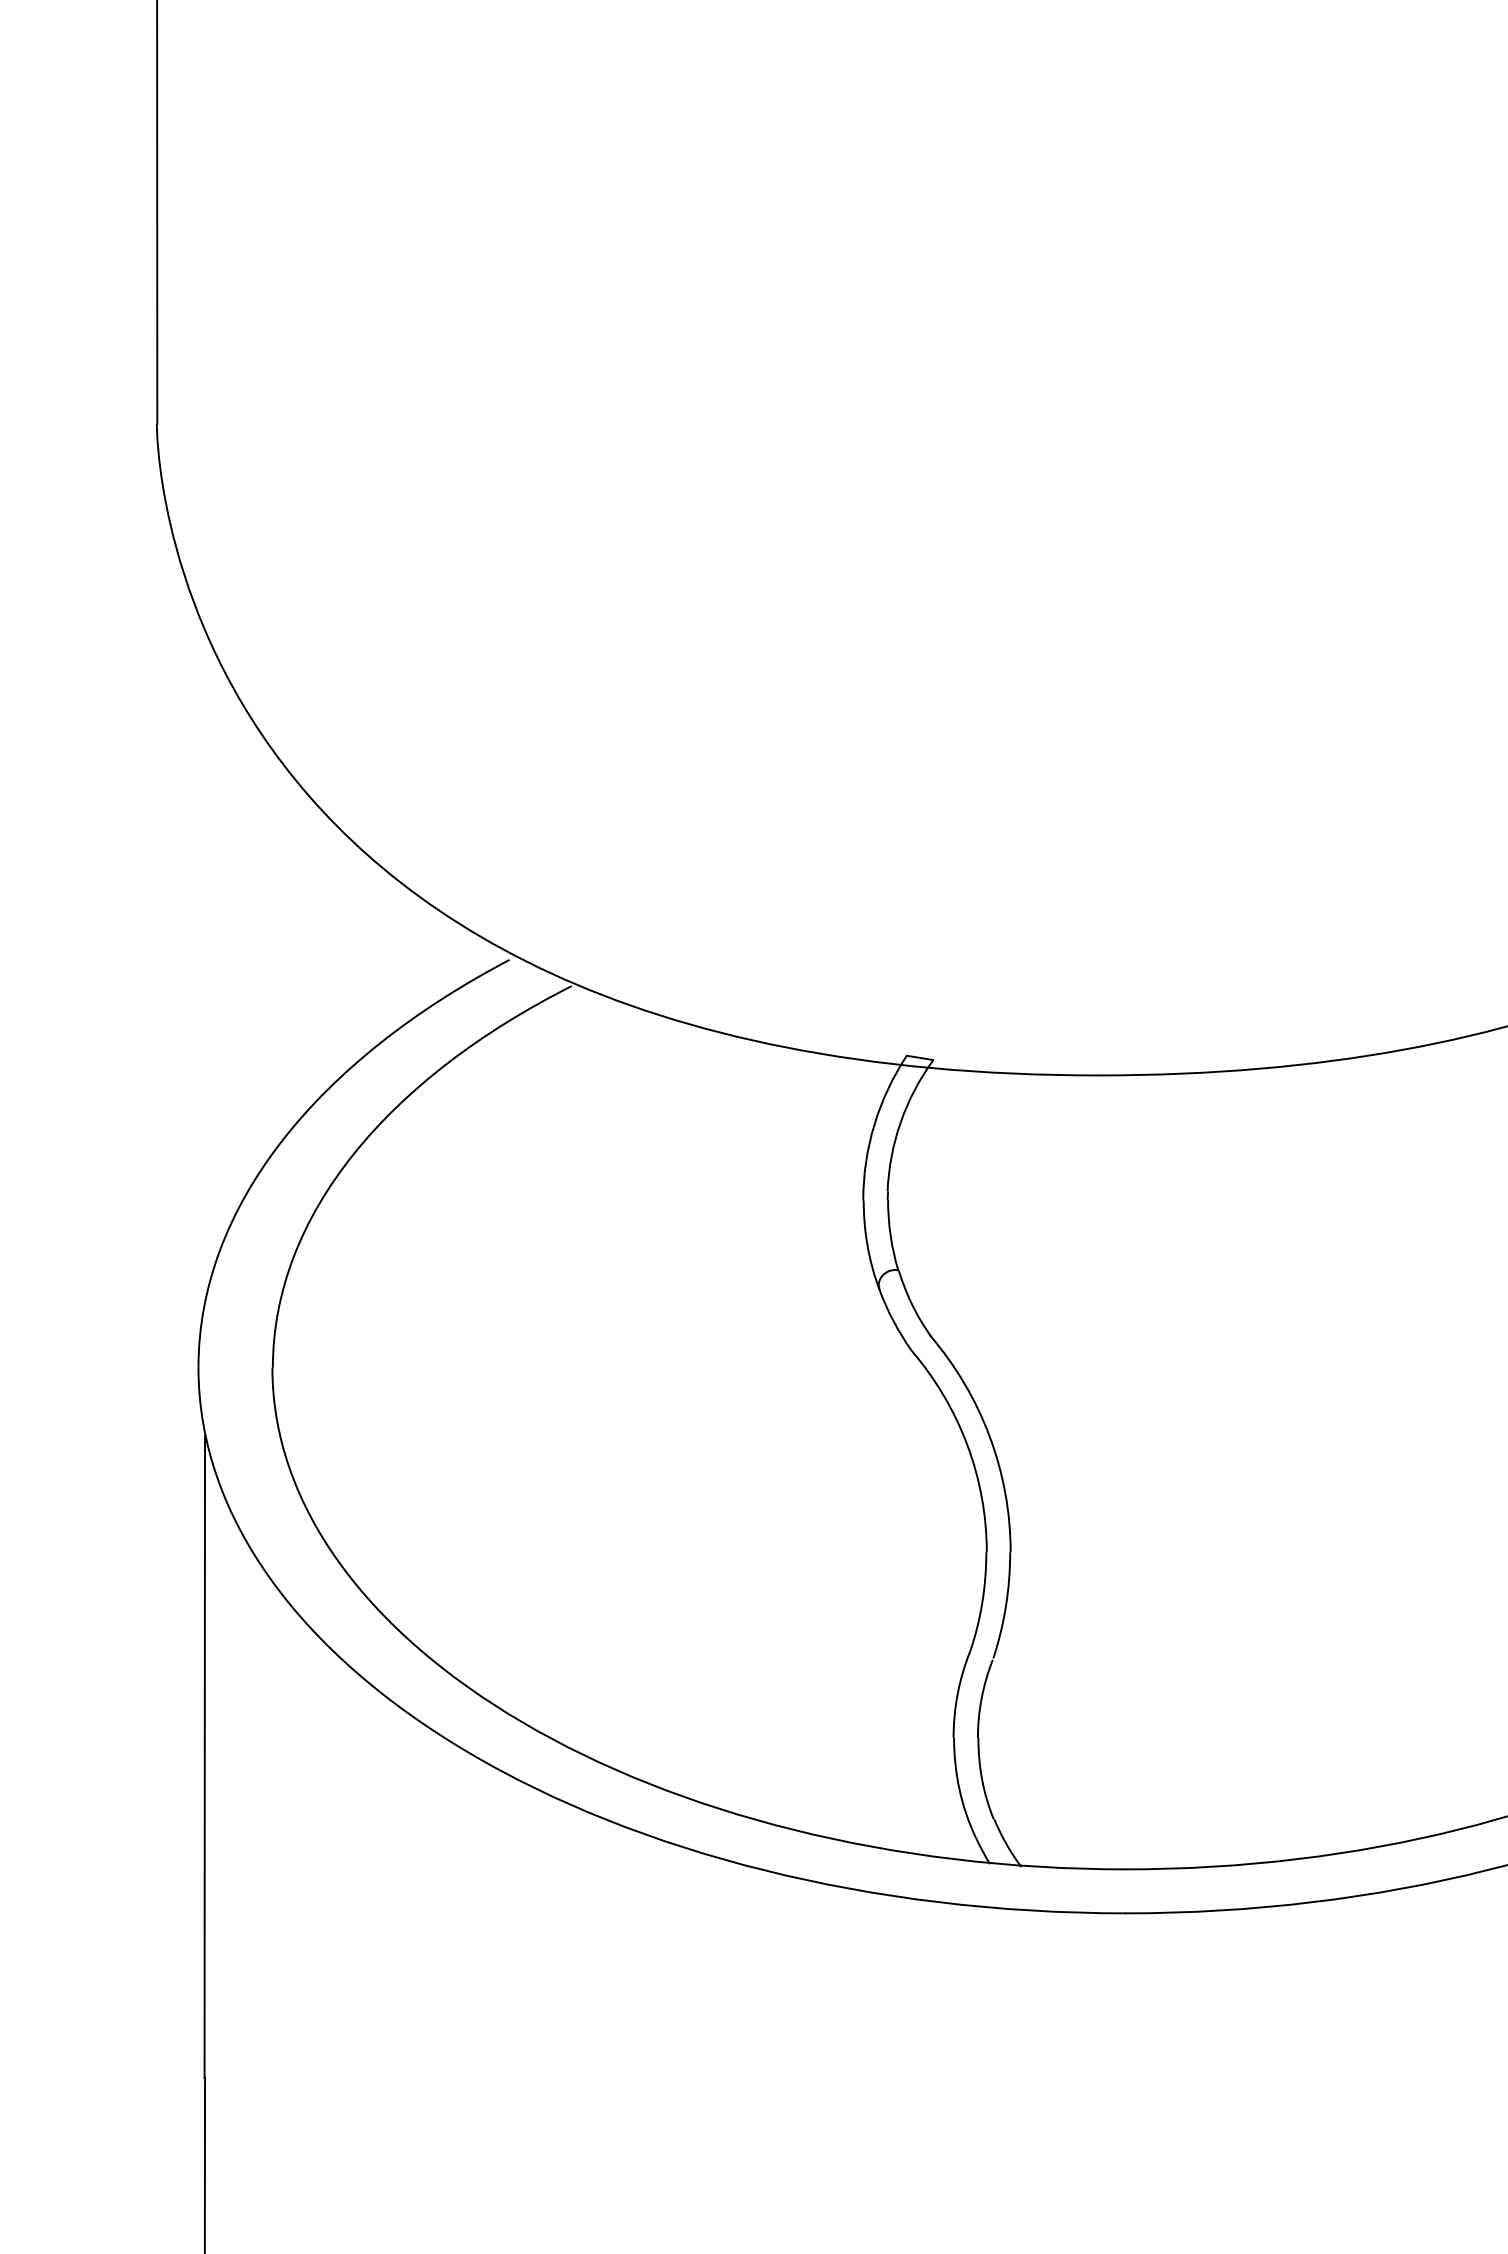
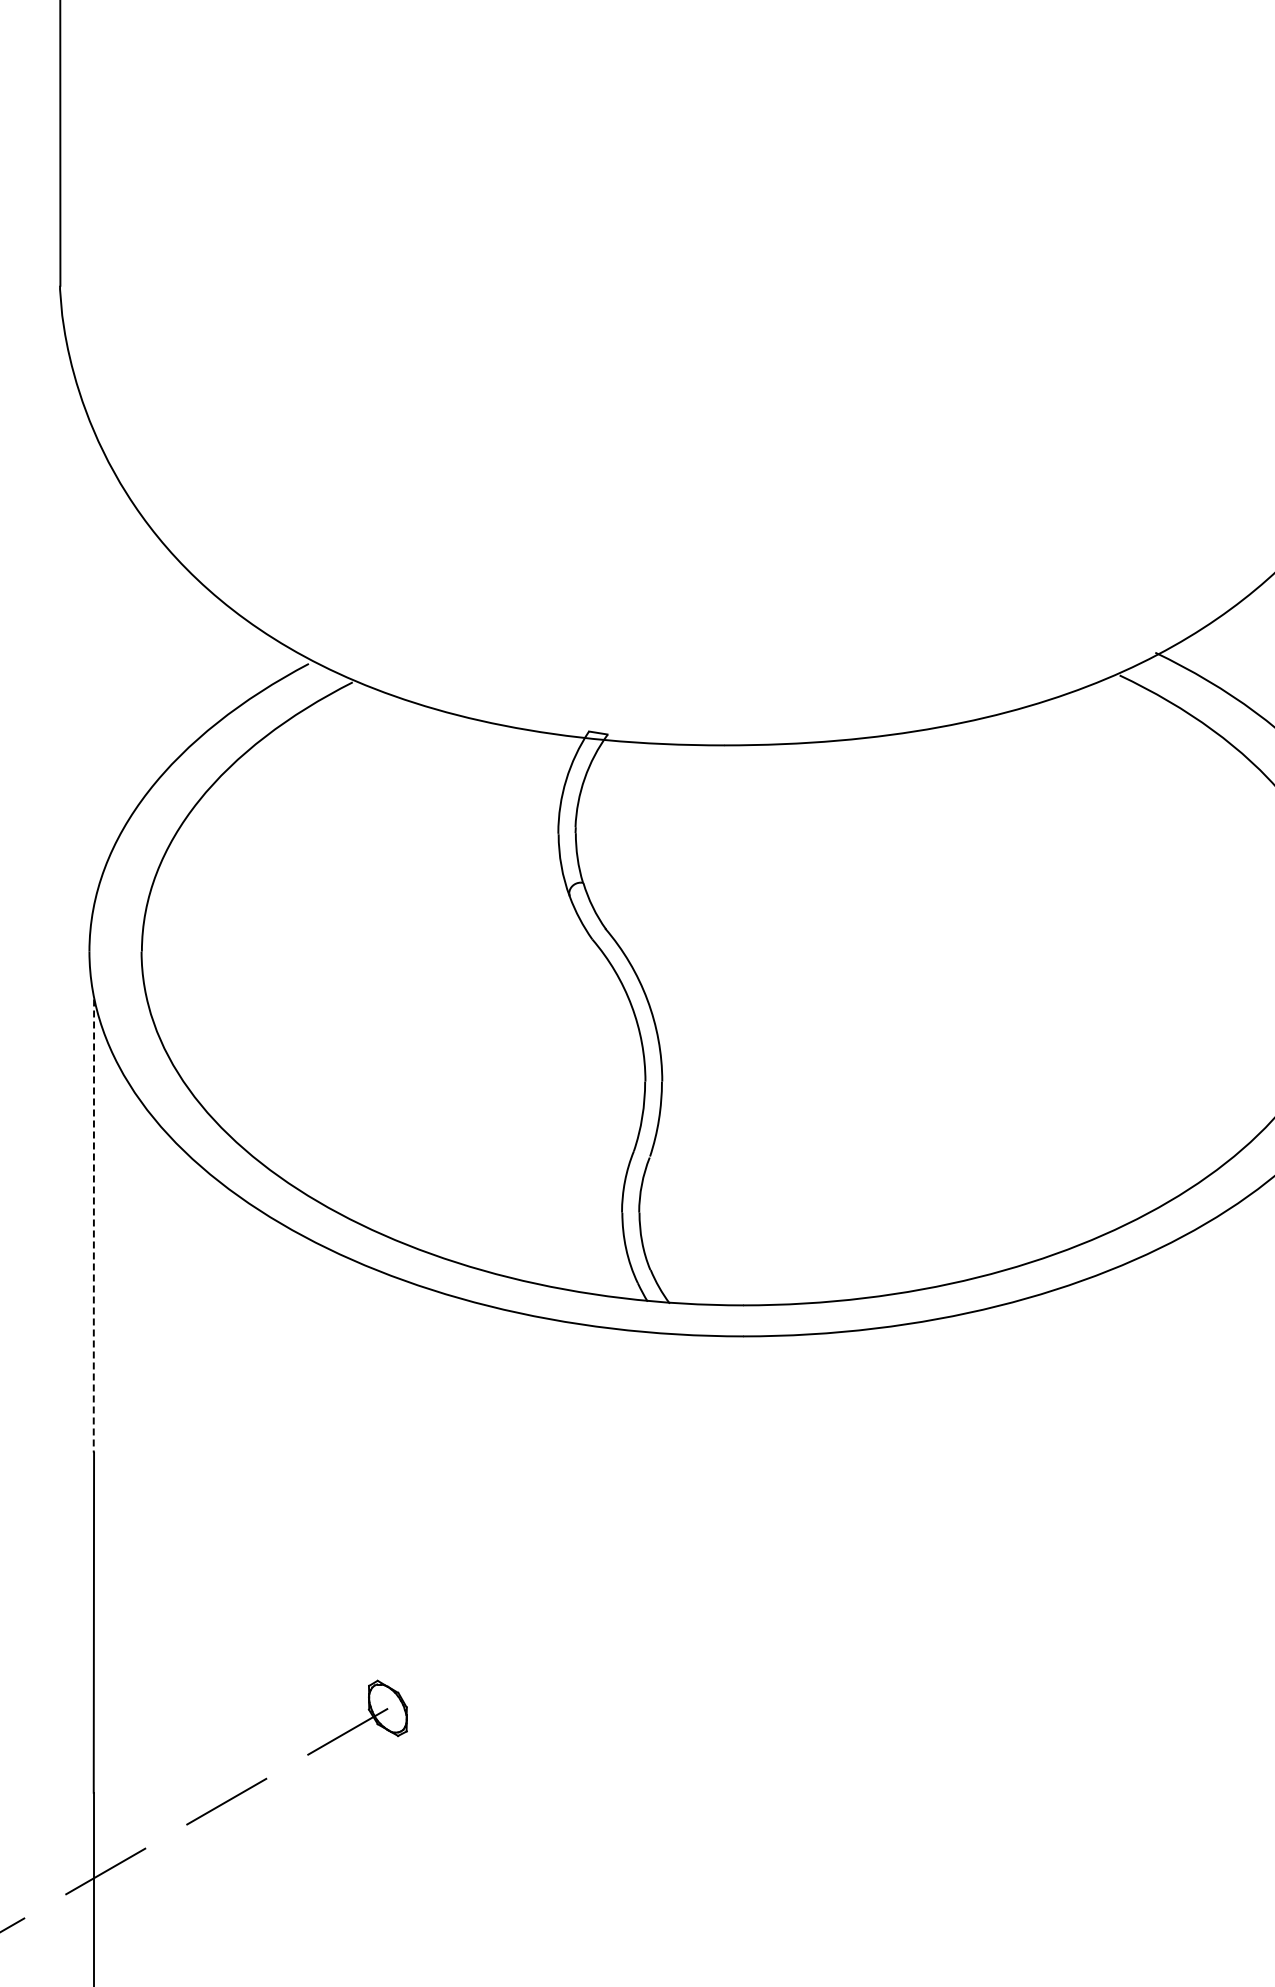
line: (204, 1757) -> (93, 1226), solid -> dashed

